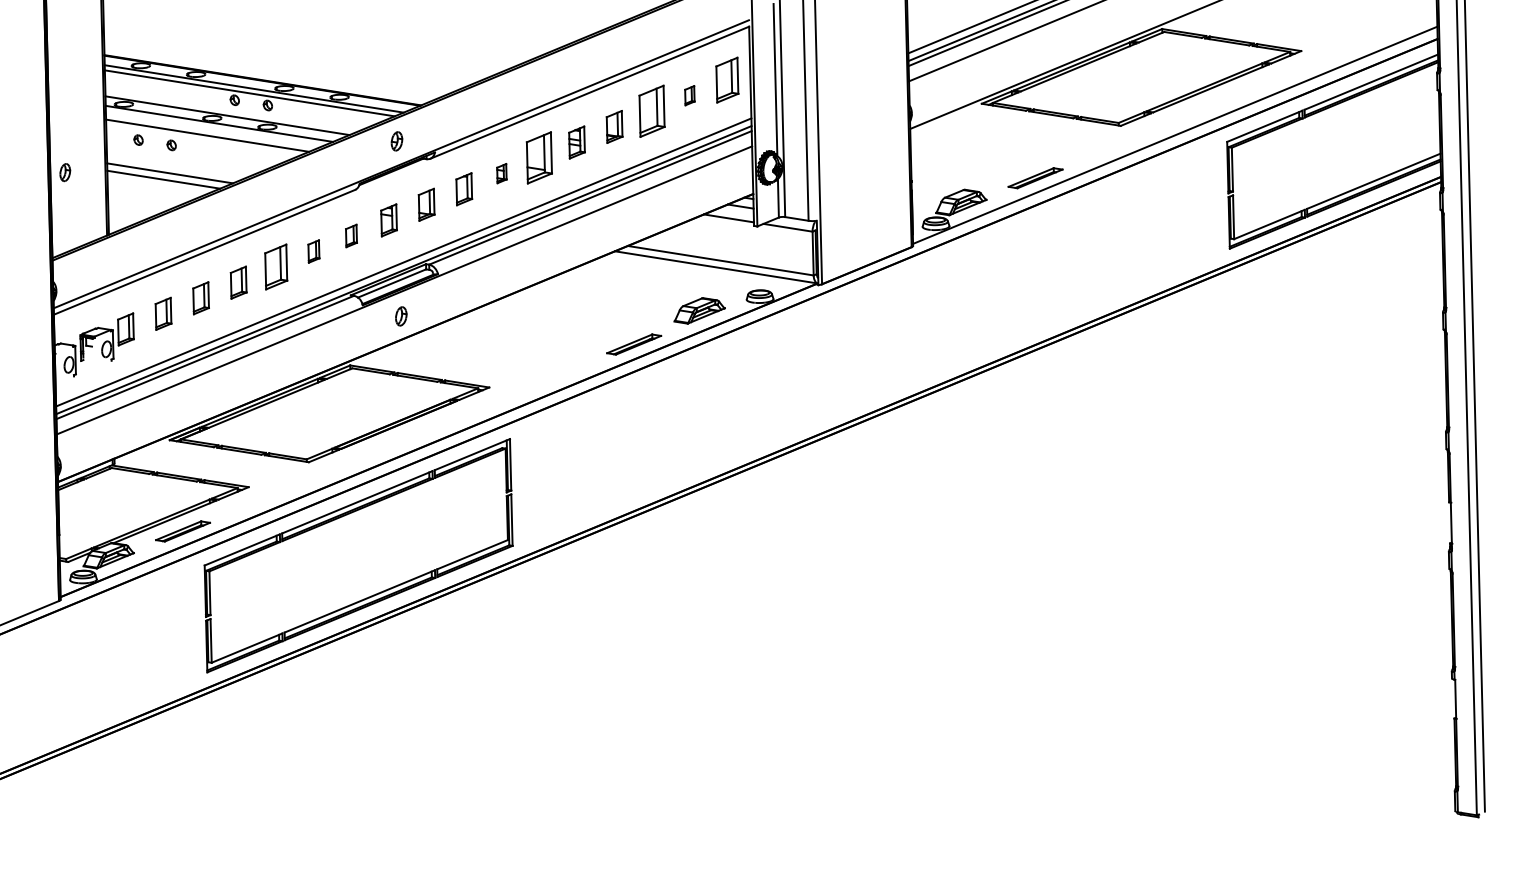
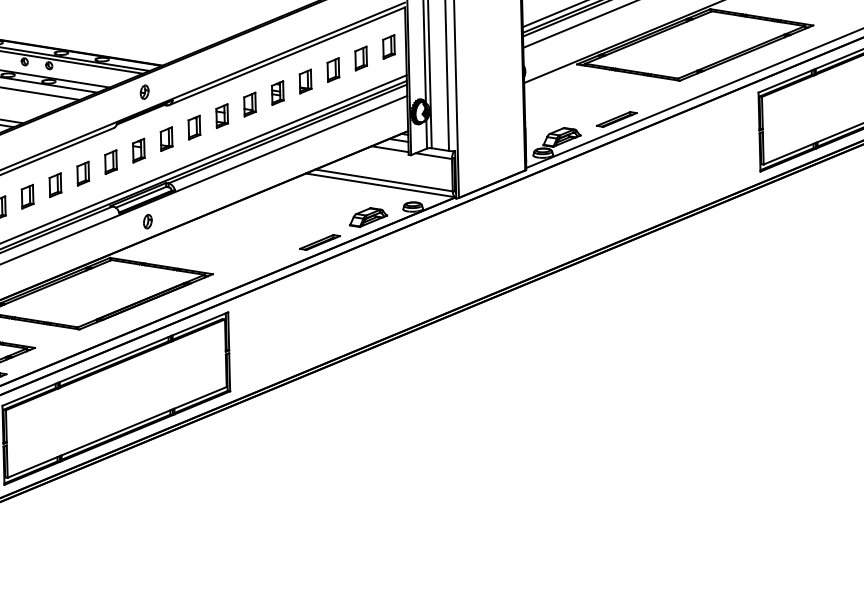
part: (727, 80) -> (389, 47), size x0.71
part: (689, 95) -> (360, 58), size x1.67
part: (652, 111) -> (333, 70), size x0.62
part: (539, 158) -> (250, 104), size x0.62
part: (501, 173) -> (221, 115), size x1.67
part: (351, 235) -> (111, 161), size x1.43
part: (313, 251) -> (82, 173), size x1.43
part: (276, 267) -> (55, 185), size x0.71

